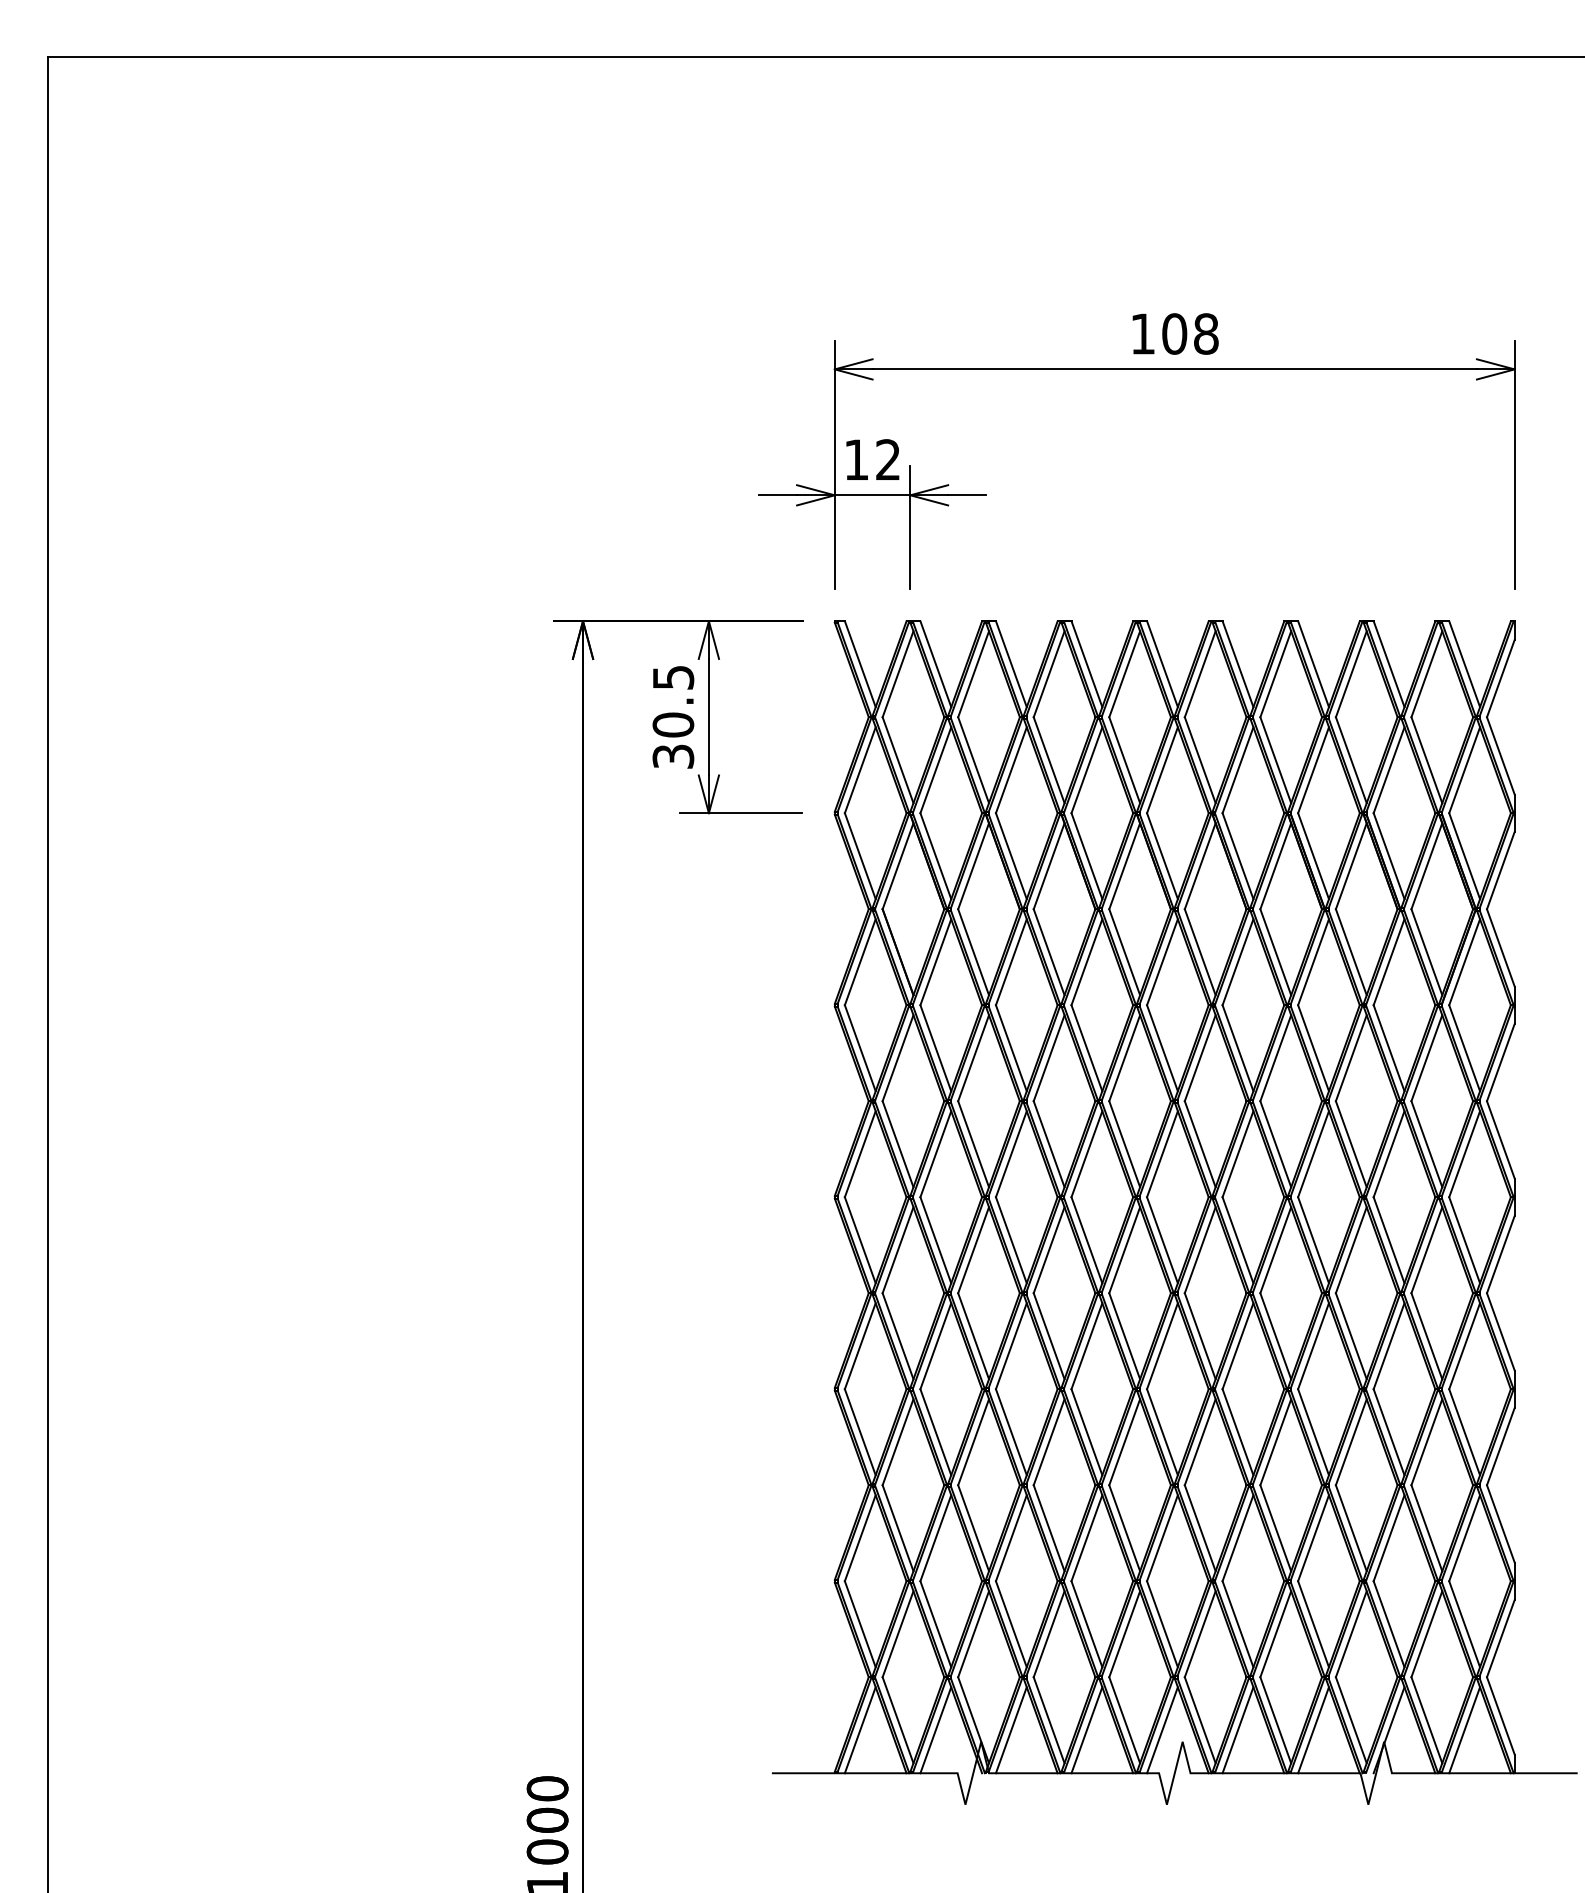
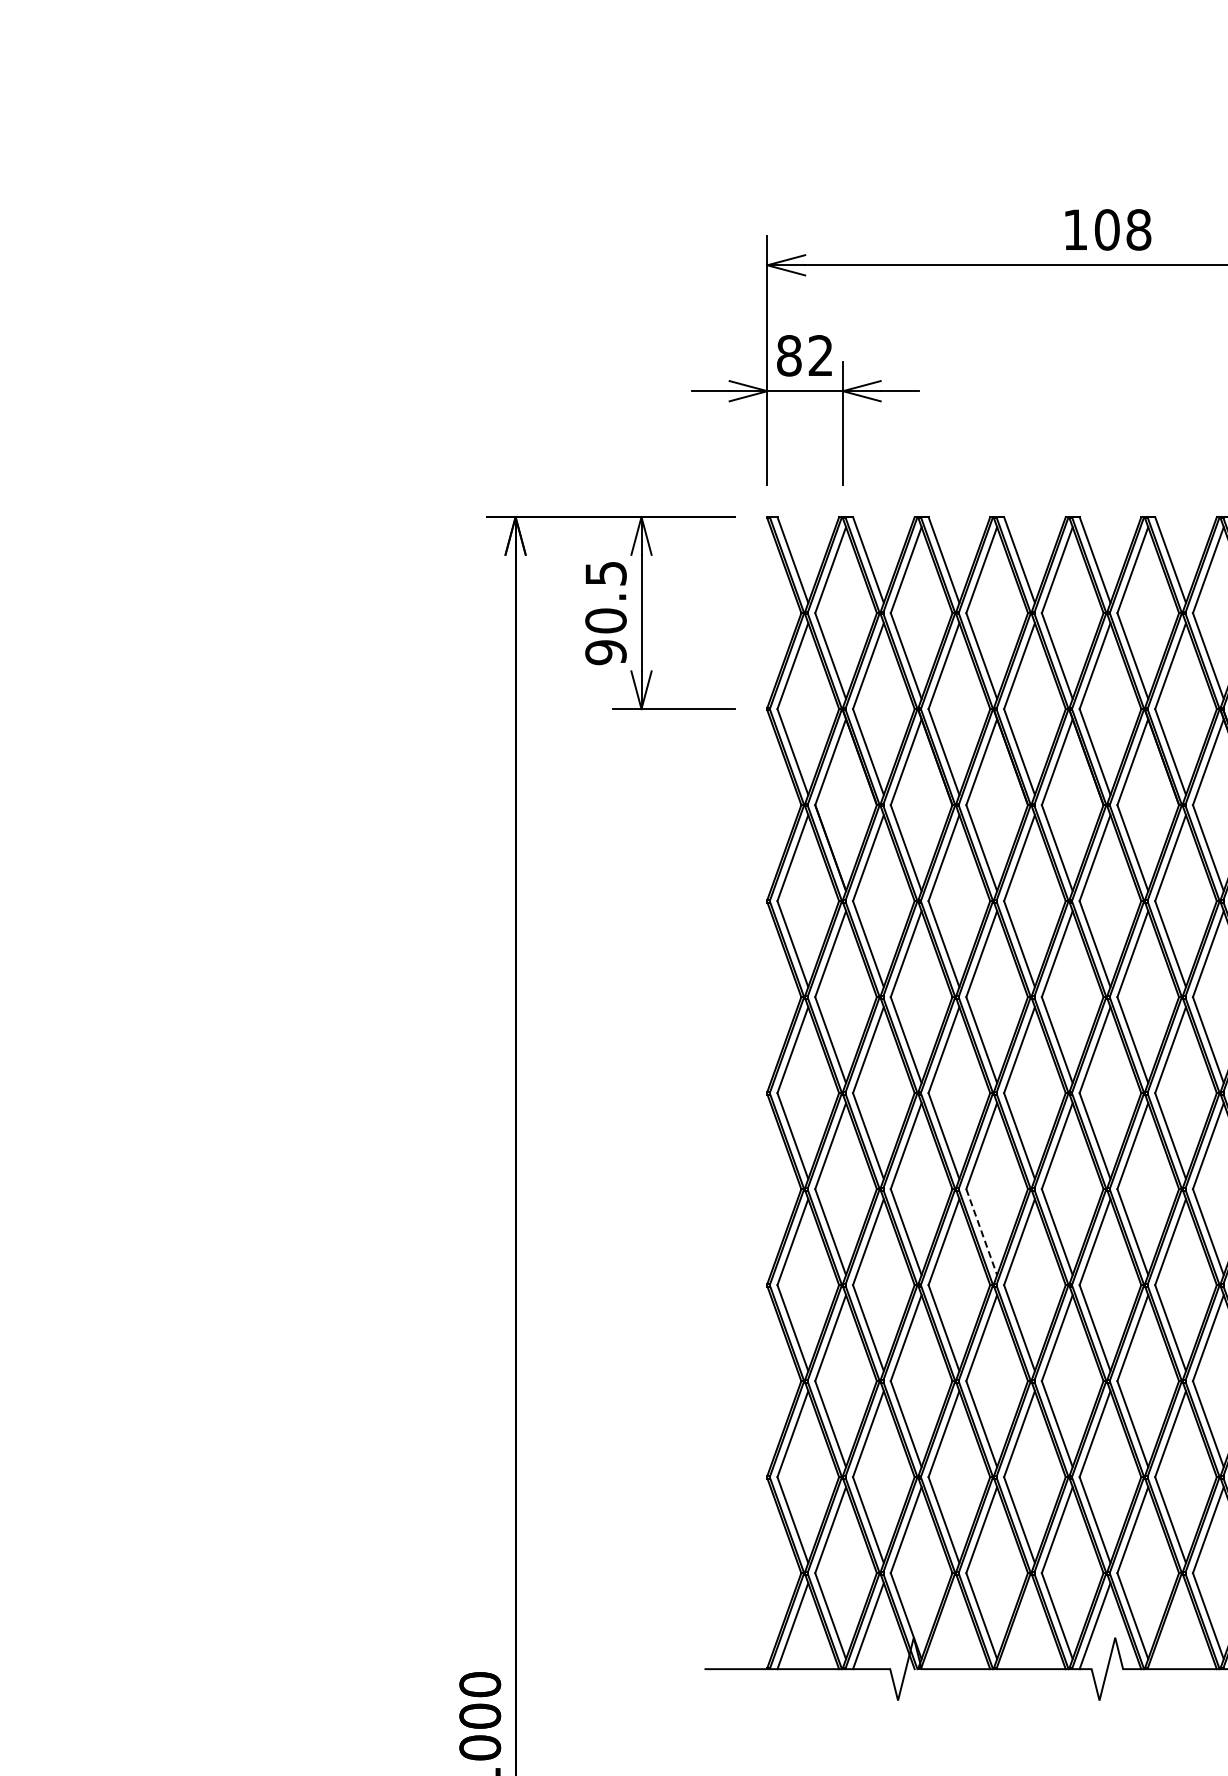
text: (856, 459) -> (789, 355), 12 -> 82
text: (673, 756) -> (606, 652), 30.5 -> 90.5
line: (1049, 1336) -> (982, 1232), solid -> dashed
line: (1010, 1730) -> (943, 1626), removed
line: (1086, 1730) -> (1019, 1626), removed
line: (1237, 1730) -> (1170, 1626), removed

